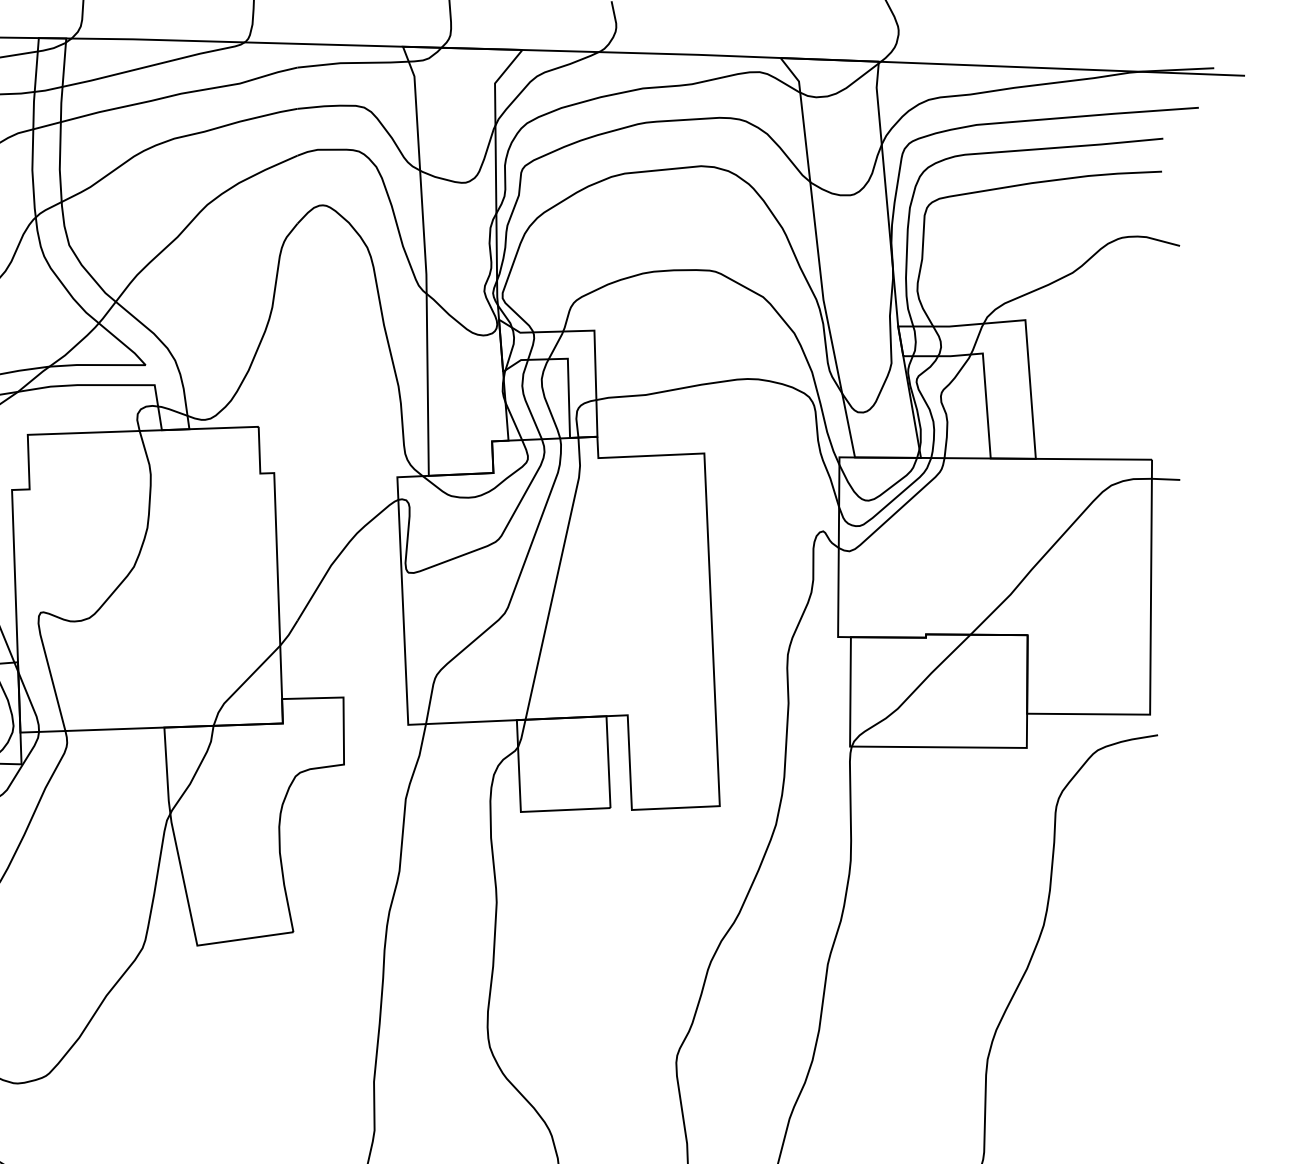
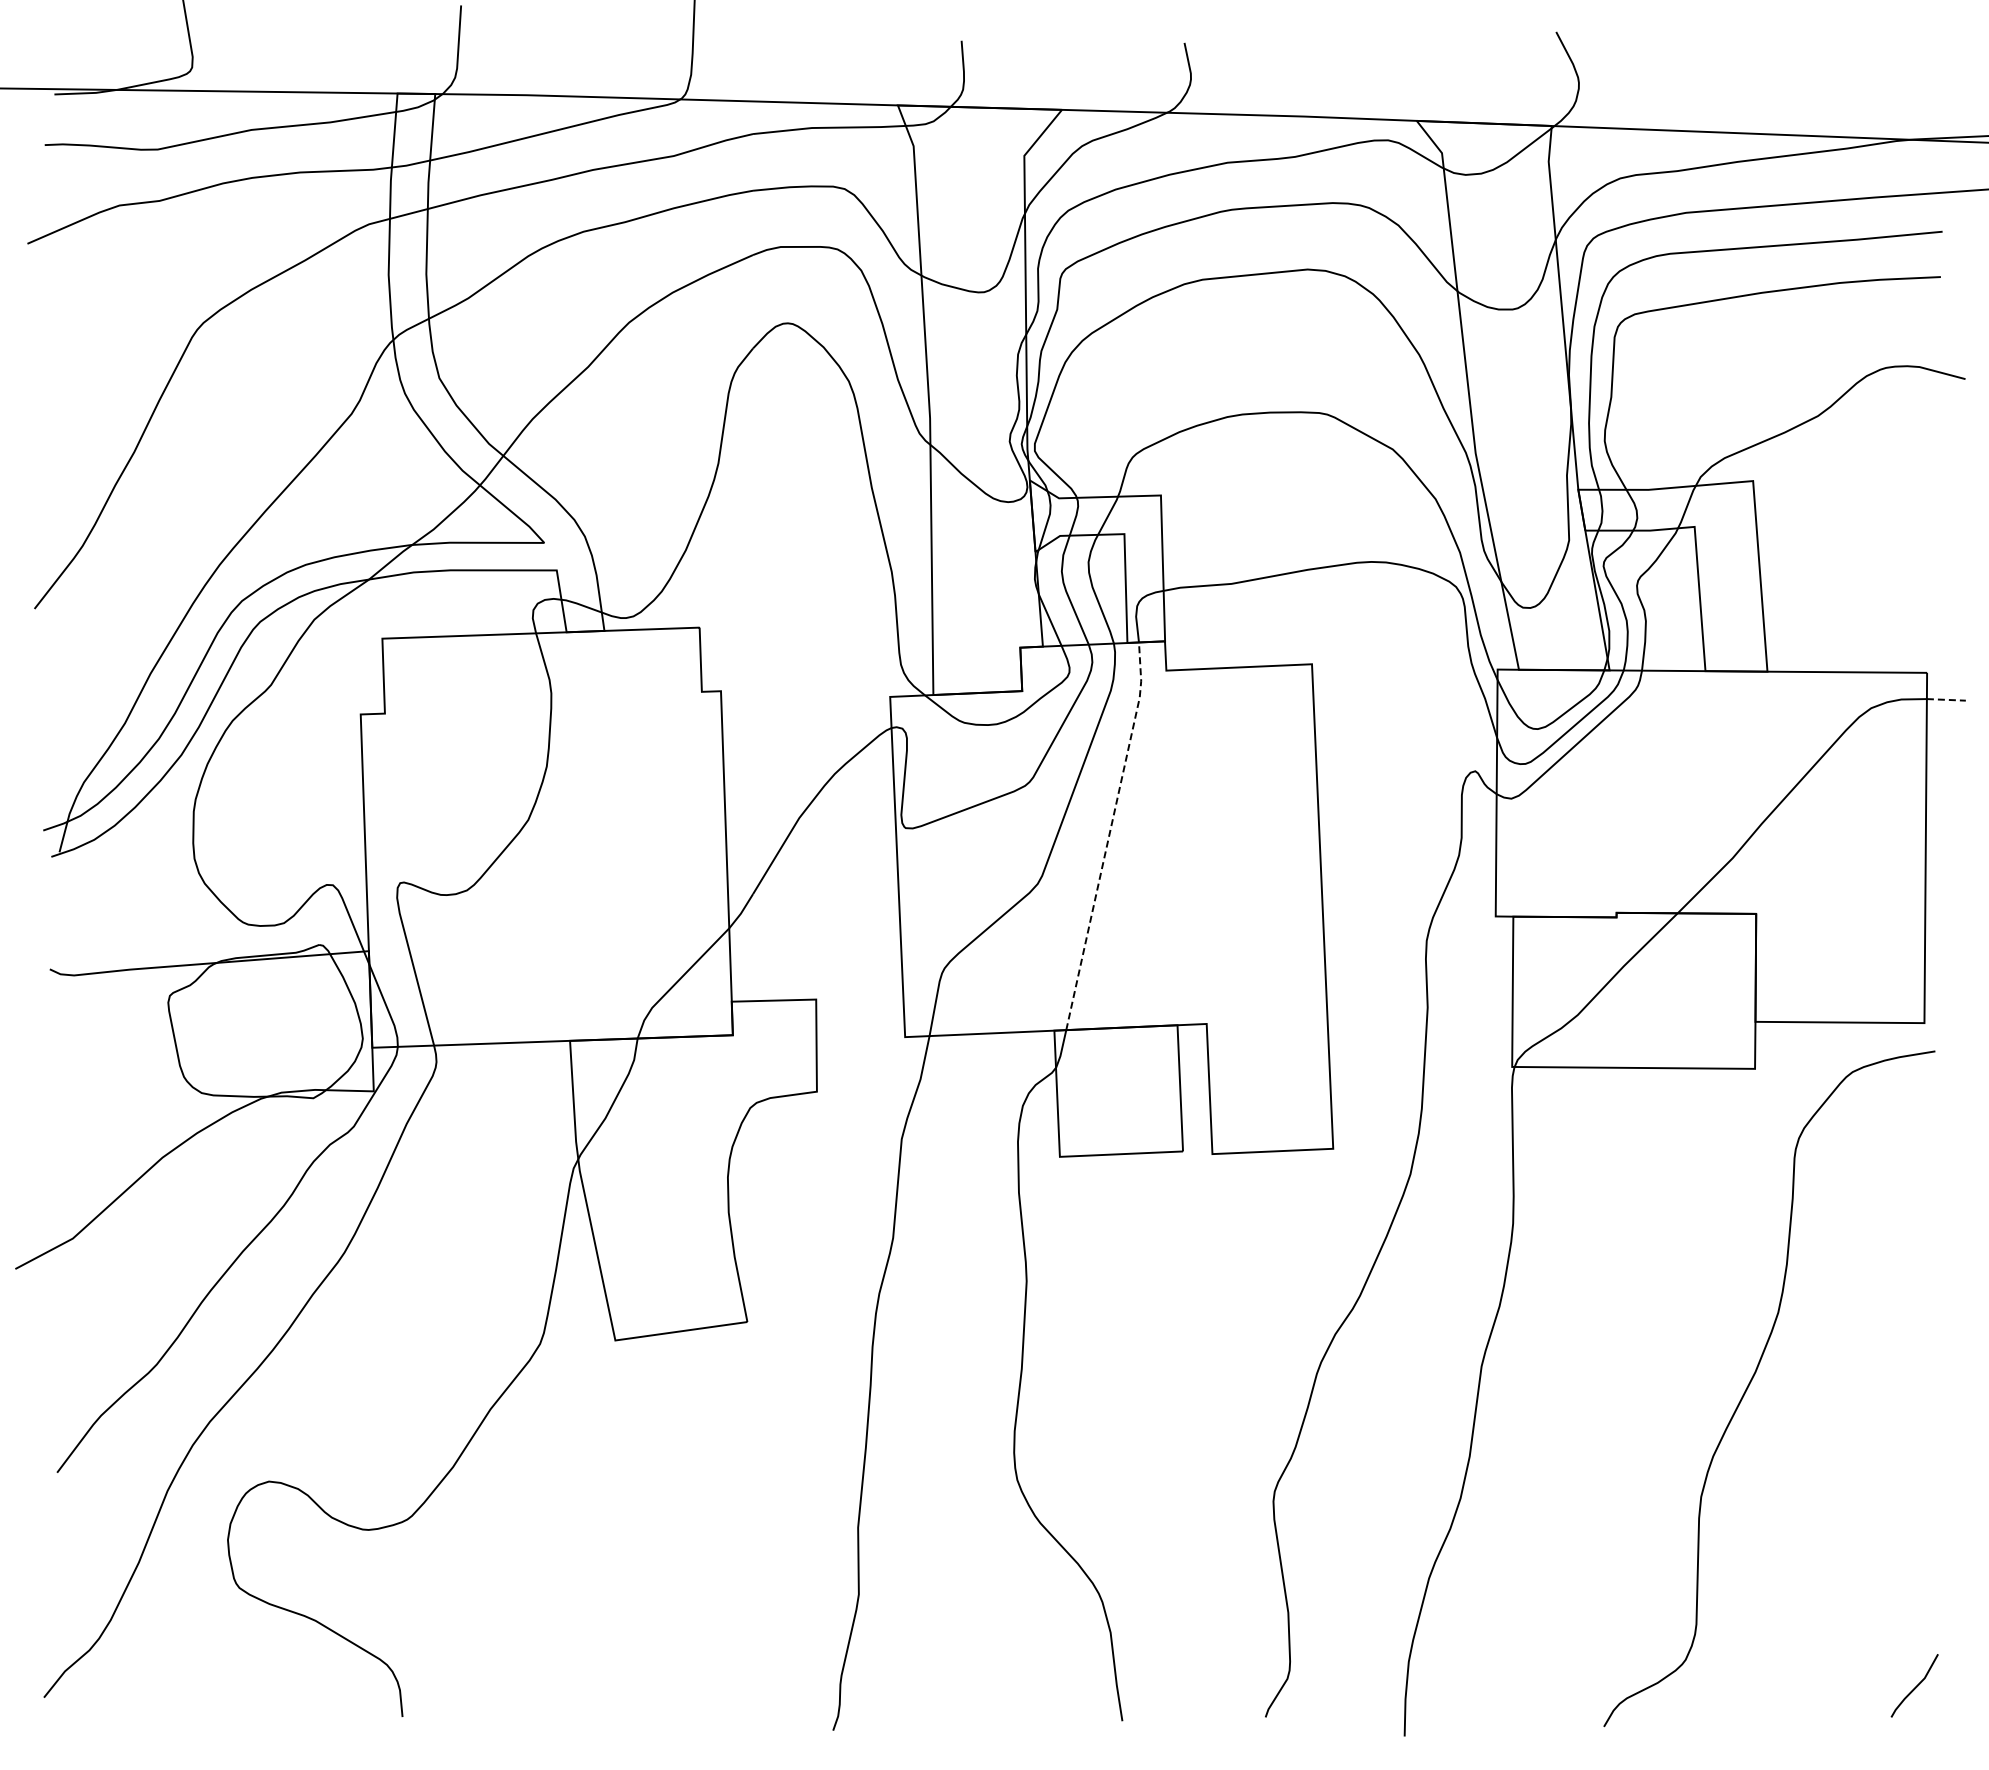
line: (1166, 479) -> (1946, 699), solid -> dashed
line: (556, 578) -> (1109, 835), solid -> dashed

